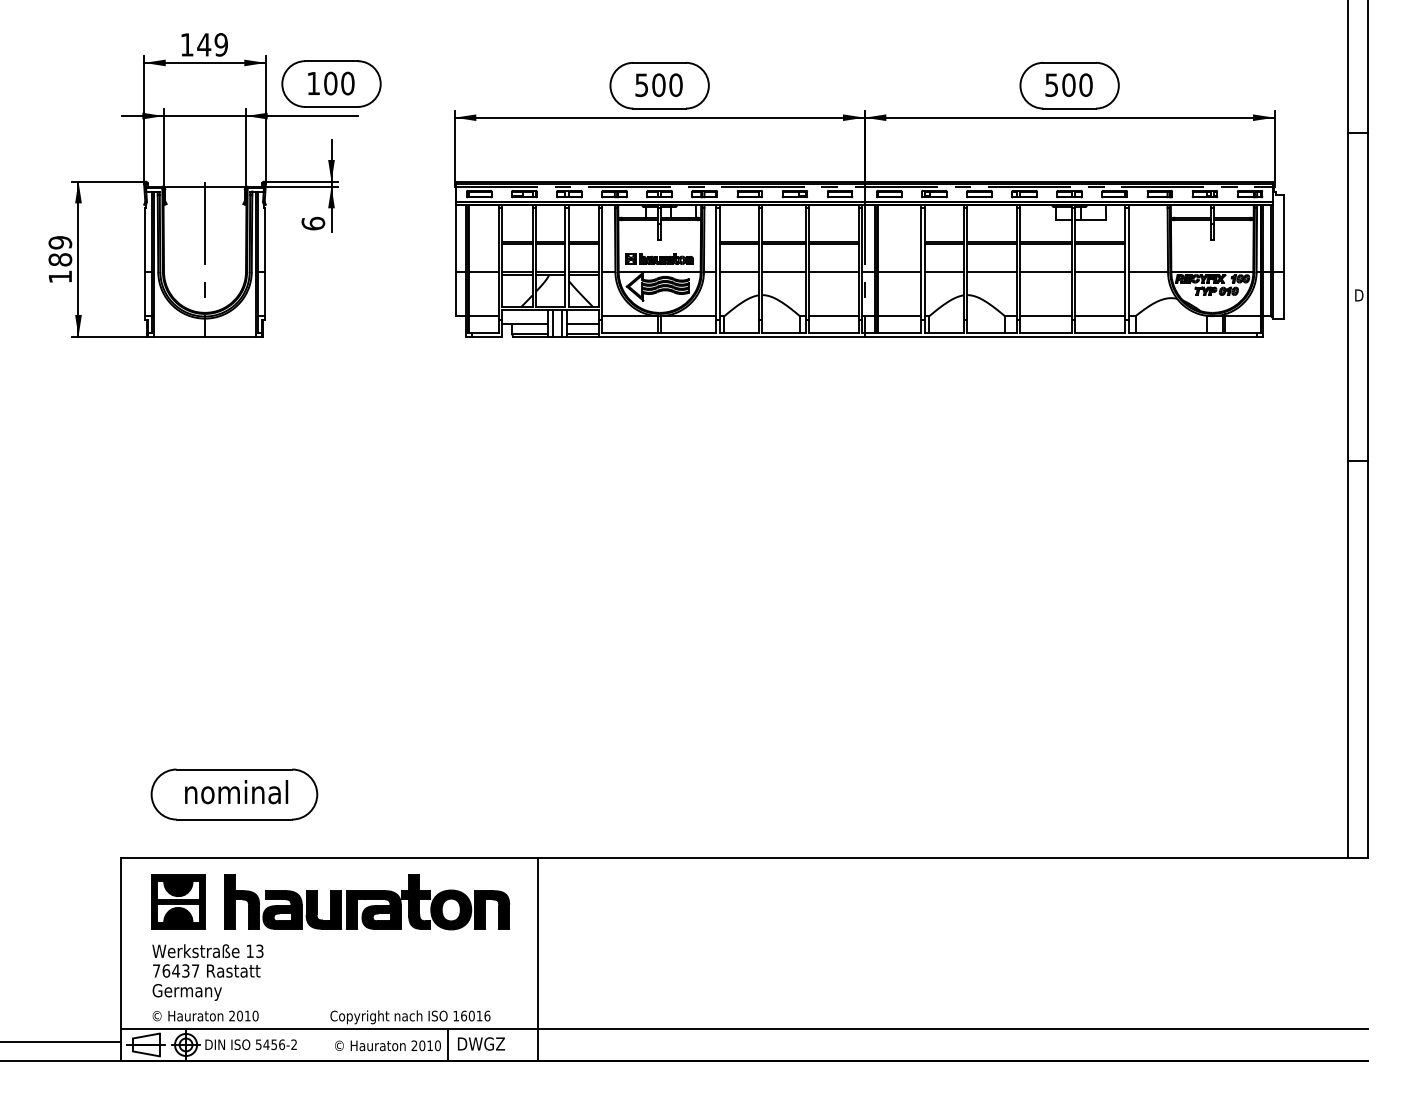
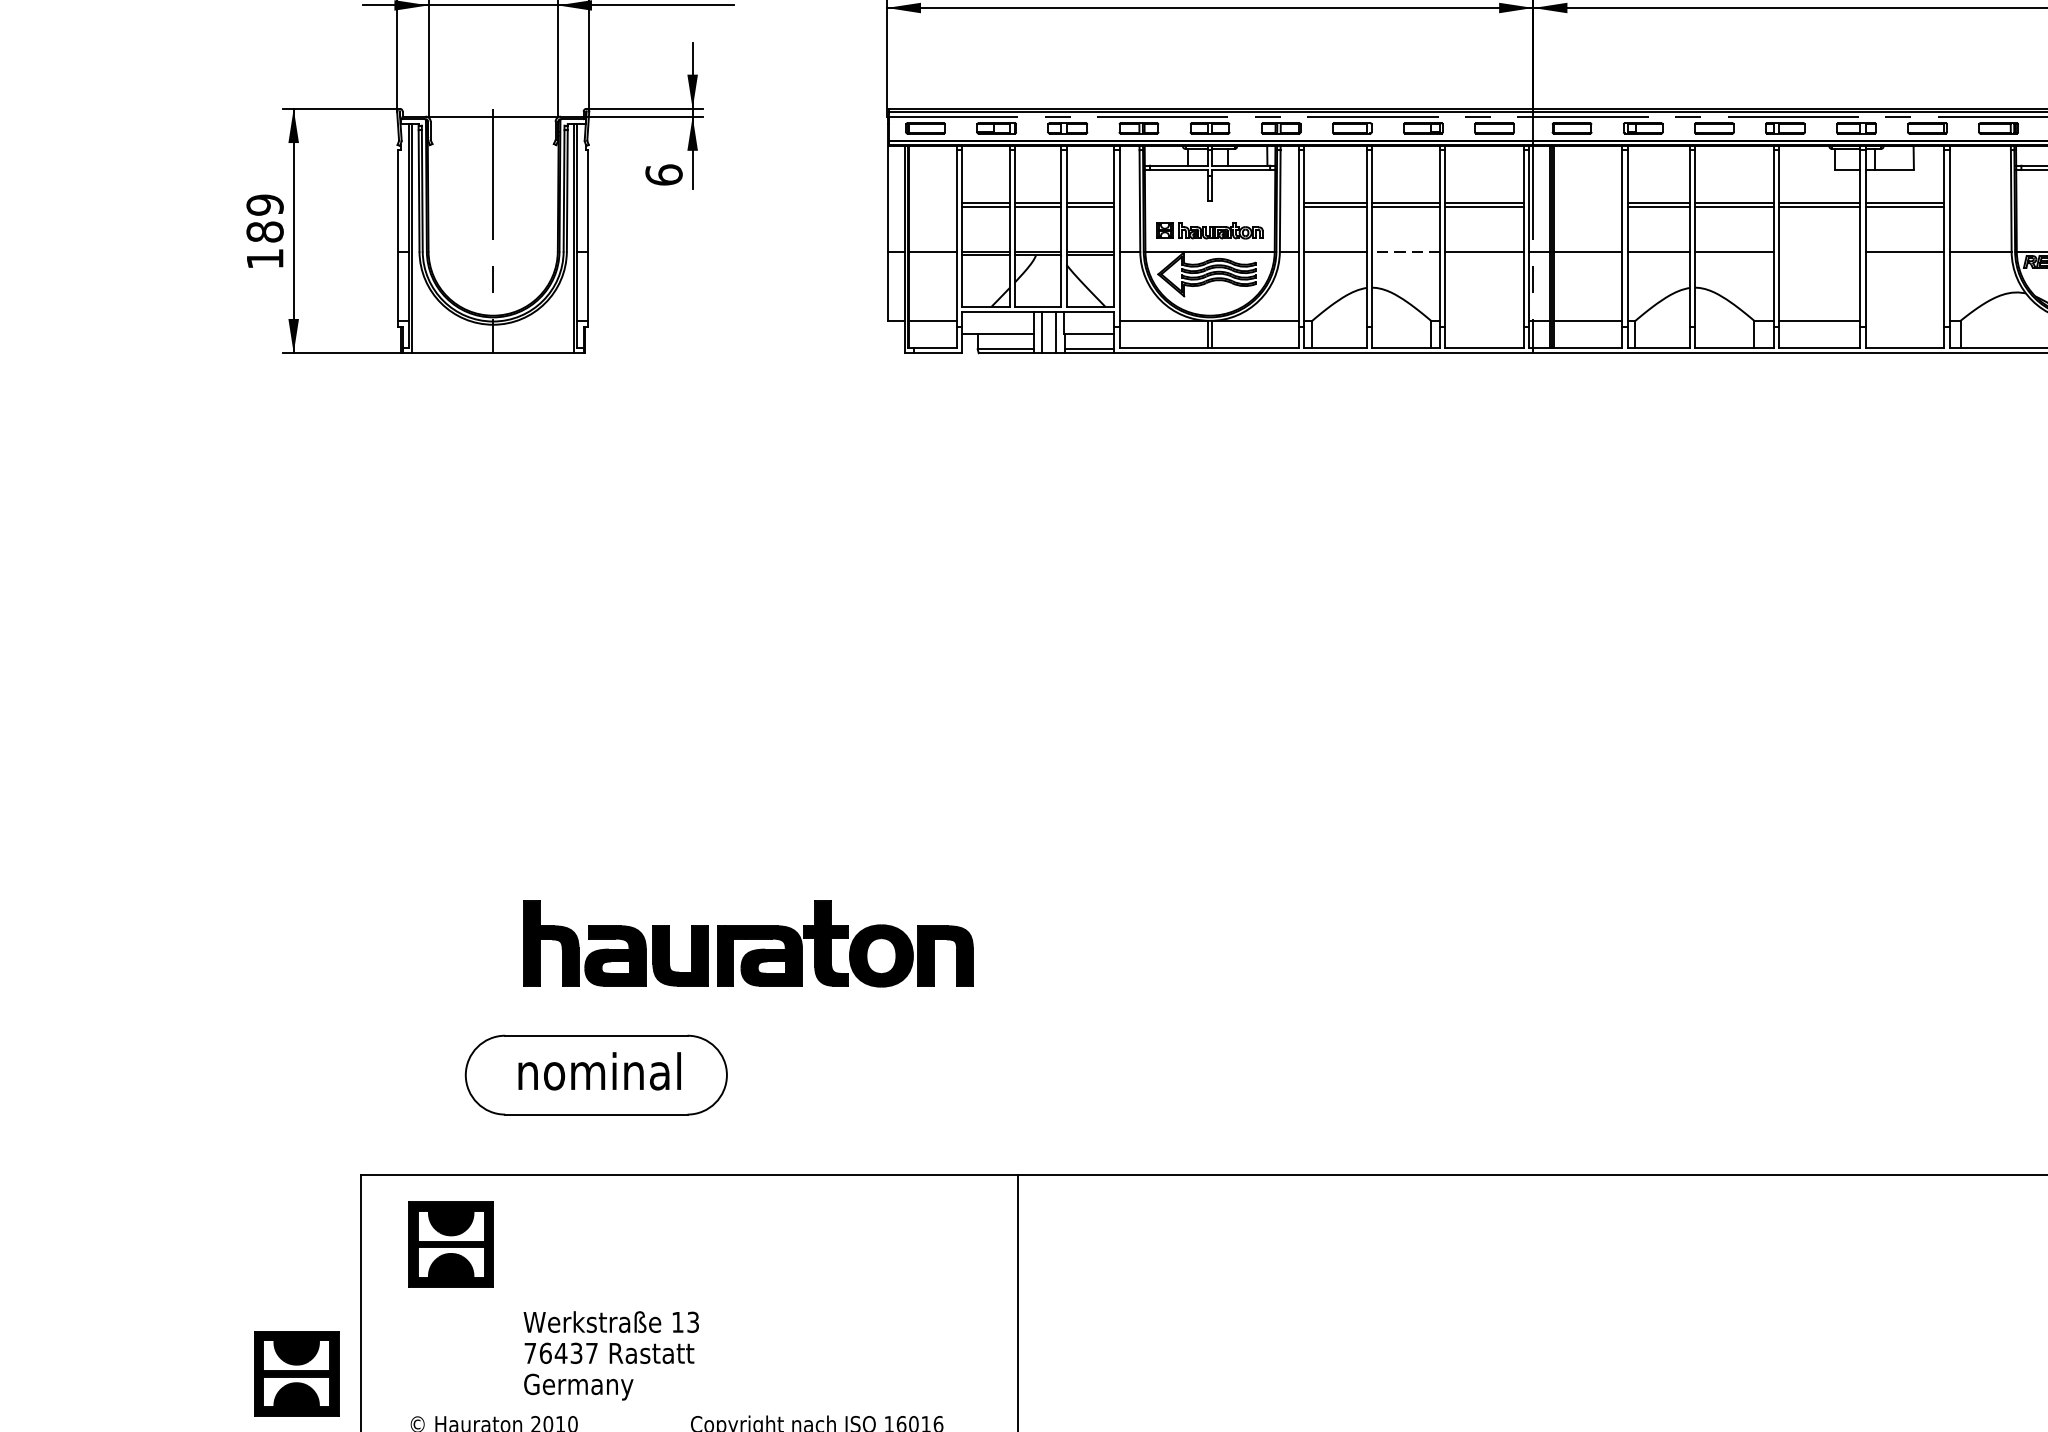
line: (783, 272) -> (1405, 252), solid -> dashed
line: (1046, 272) -> (1819, 252), removed
line: (833, 316) -> (1484, 321), removed
line: (1100, 316) -> (1905, 321), removed
part: (234, 794) -> (596, 1075), moved
part: (367, 902) -> (749, 944), moved
text: (207, 972) -> (610, 1355), moved
part: (80, 983) -> (296, 1373), added

